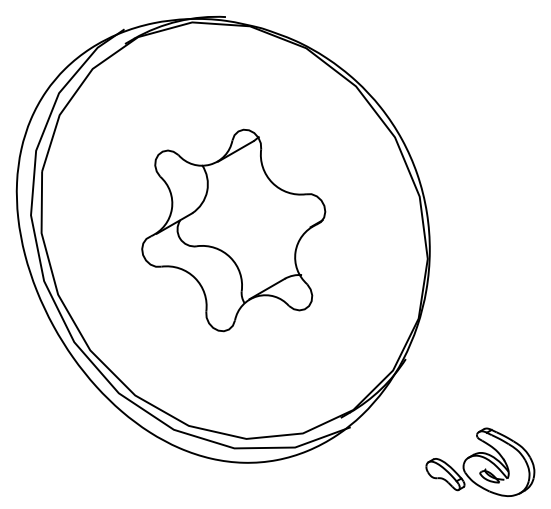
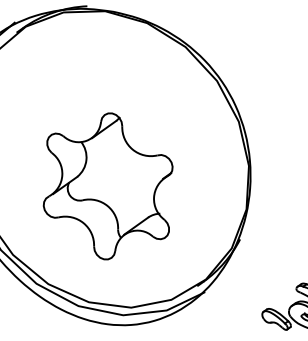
part: (233, 230) -> (108, 186), moved

